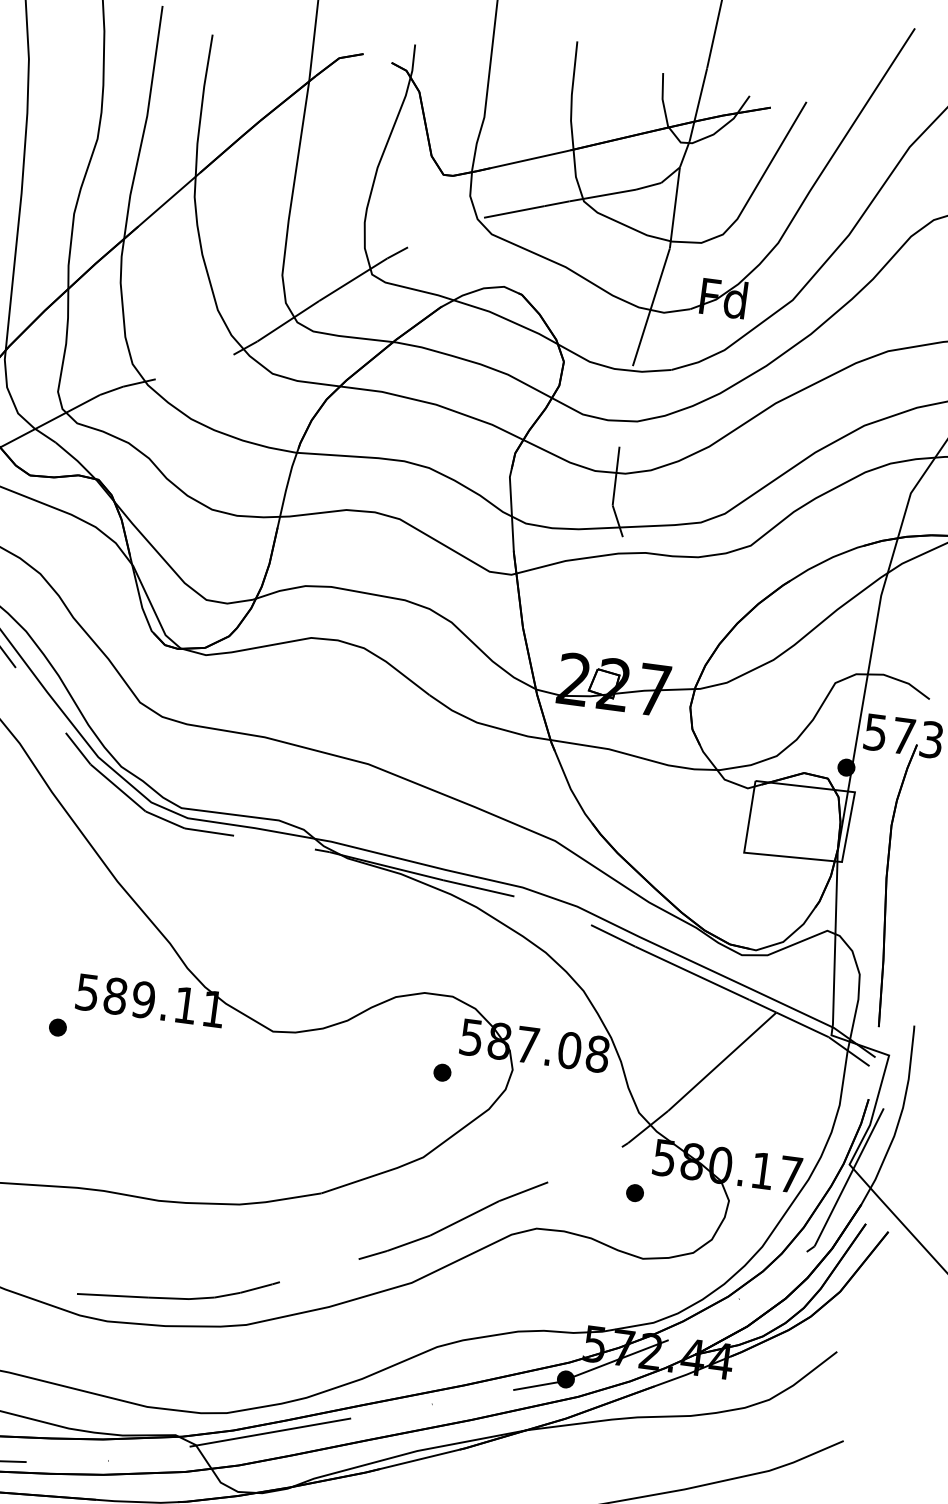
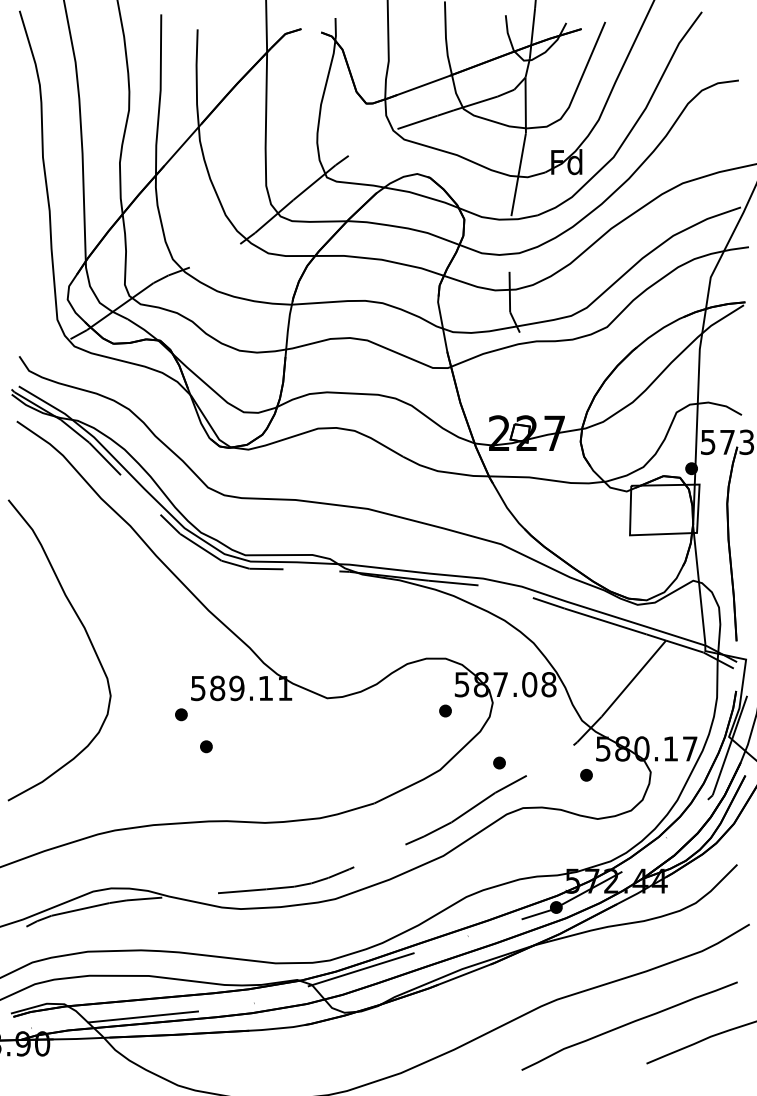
part: (88, 1078) -> (206, 746), added
part: (511, 1157) -> (499, 762), added

